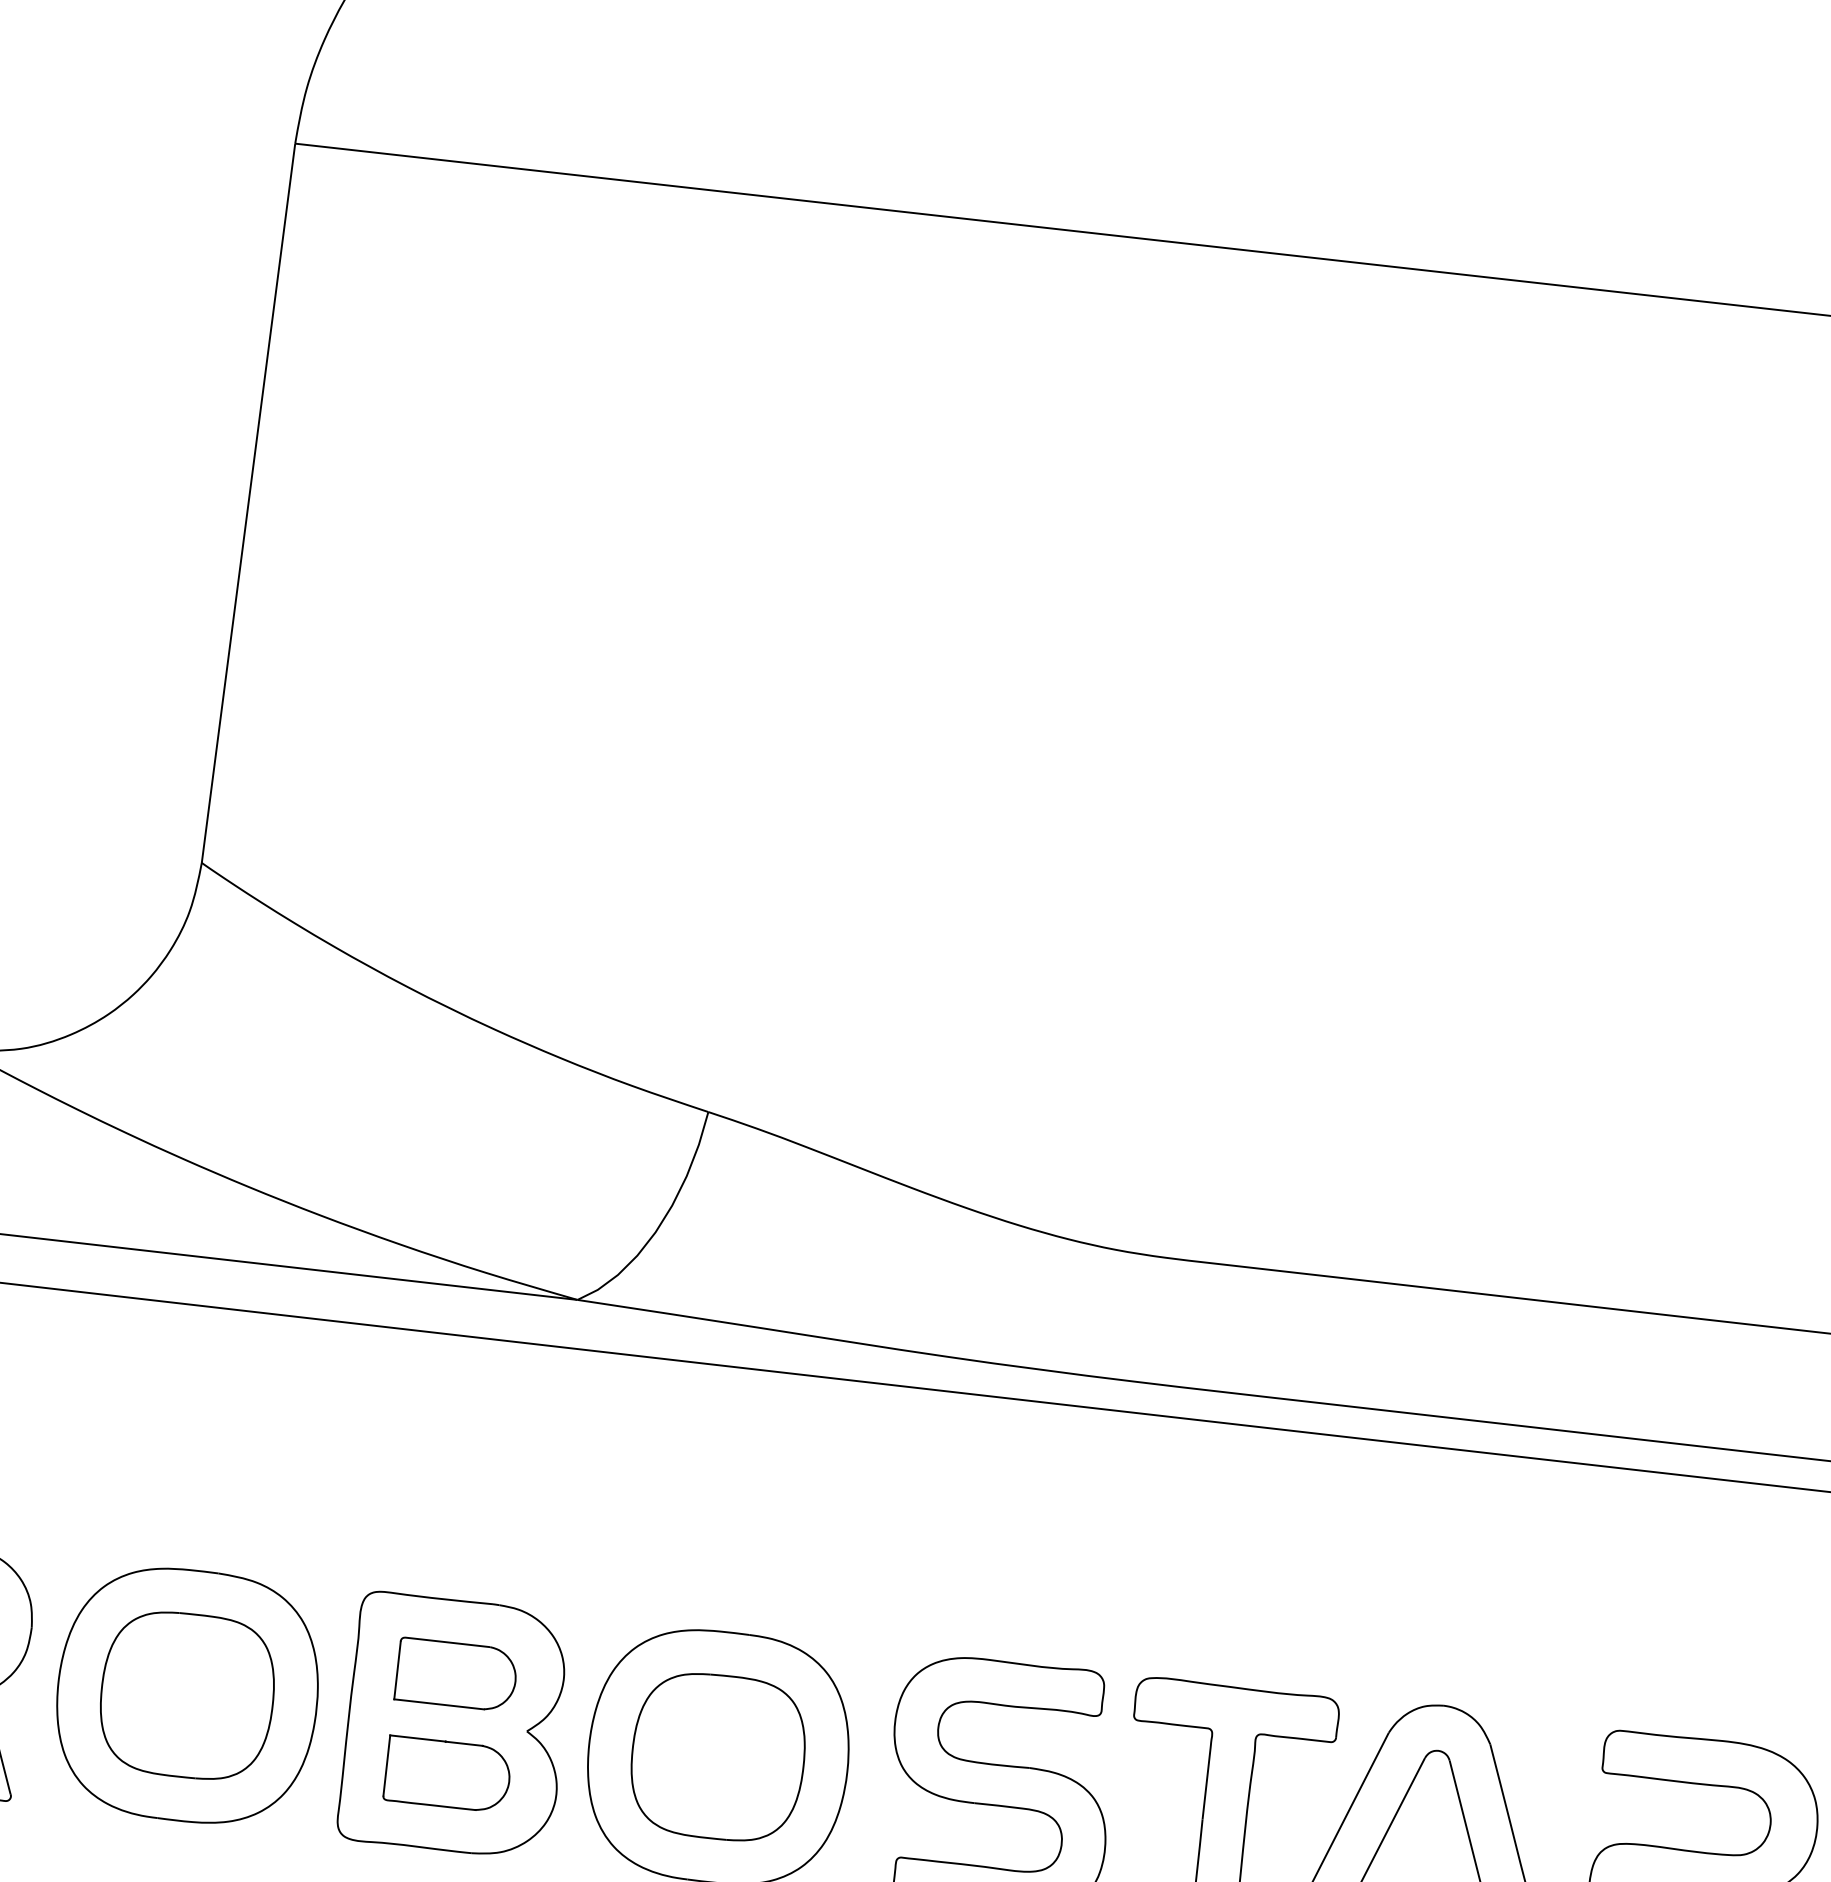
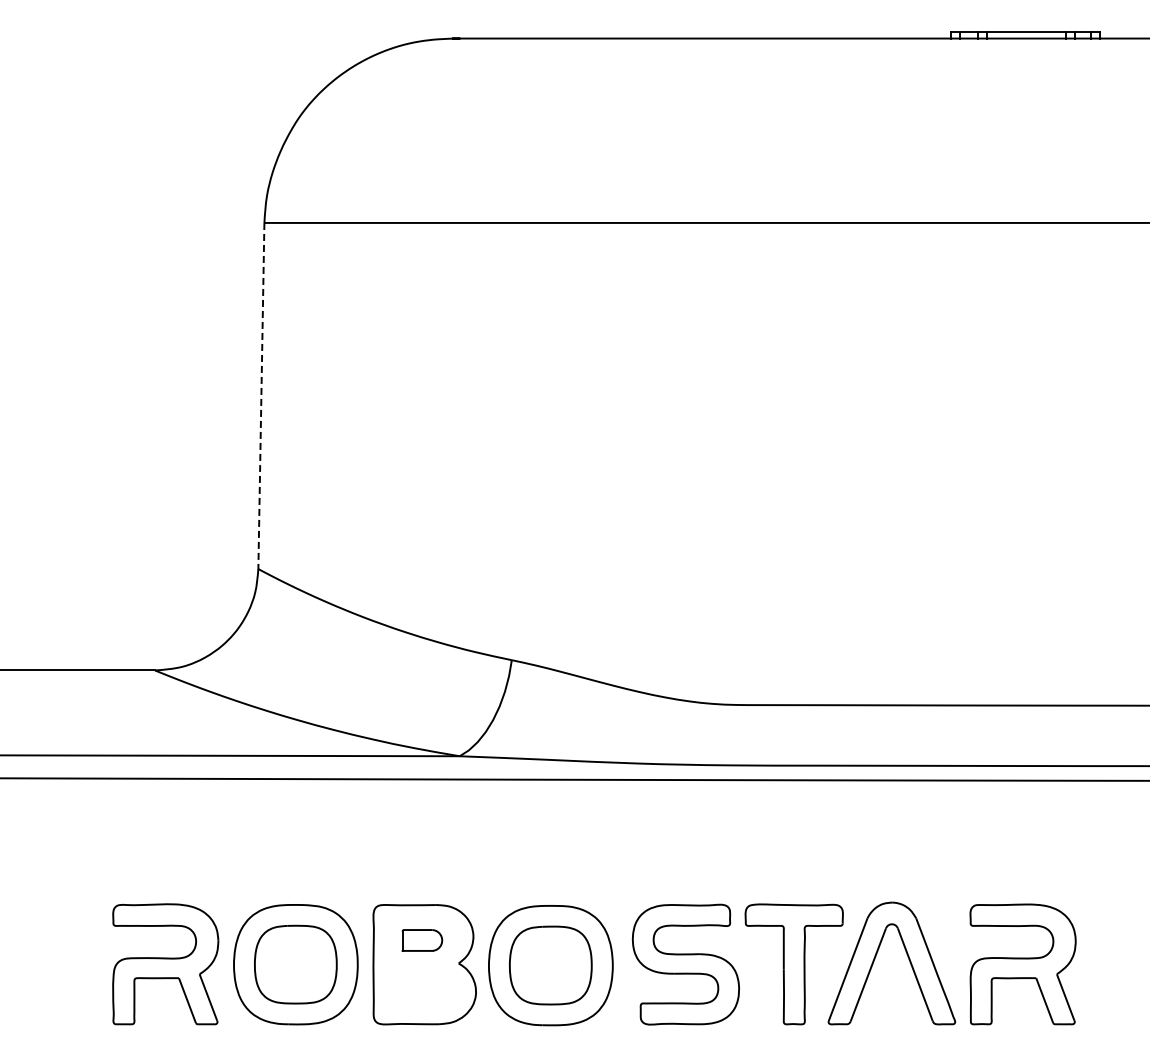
line: (248, 504) -> (261, 396), solid -> dashed
part: (456, 1674) -> (422, 940), size x0.7
part: (447, 1773) -> (423, 987), removed

